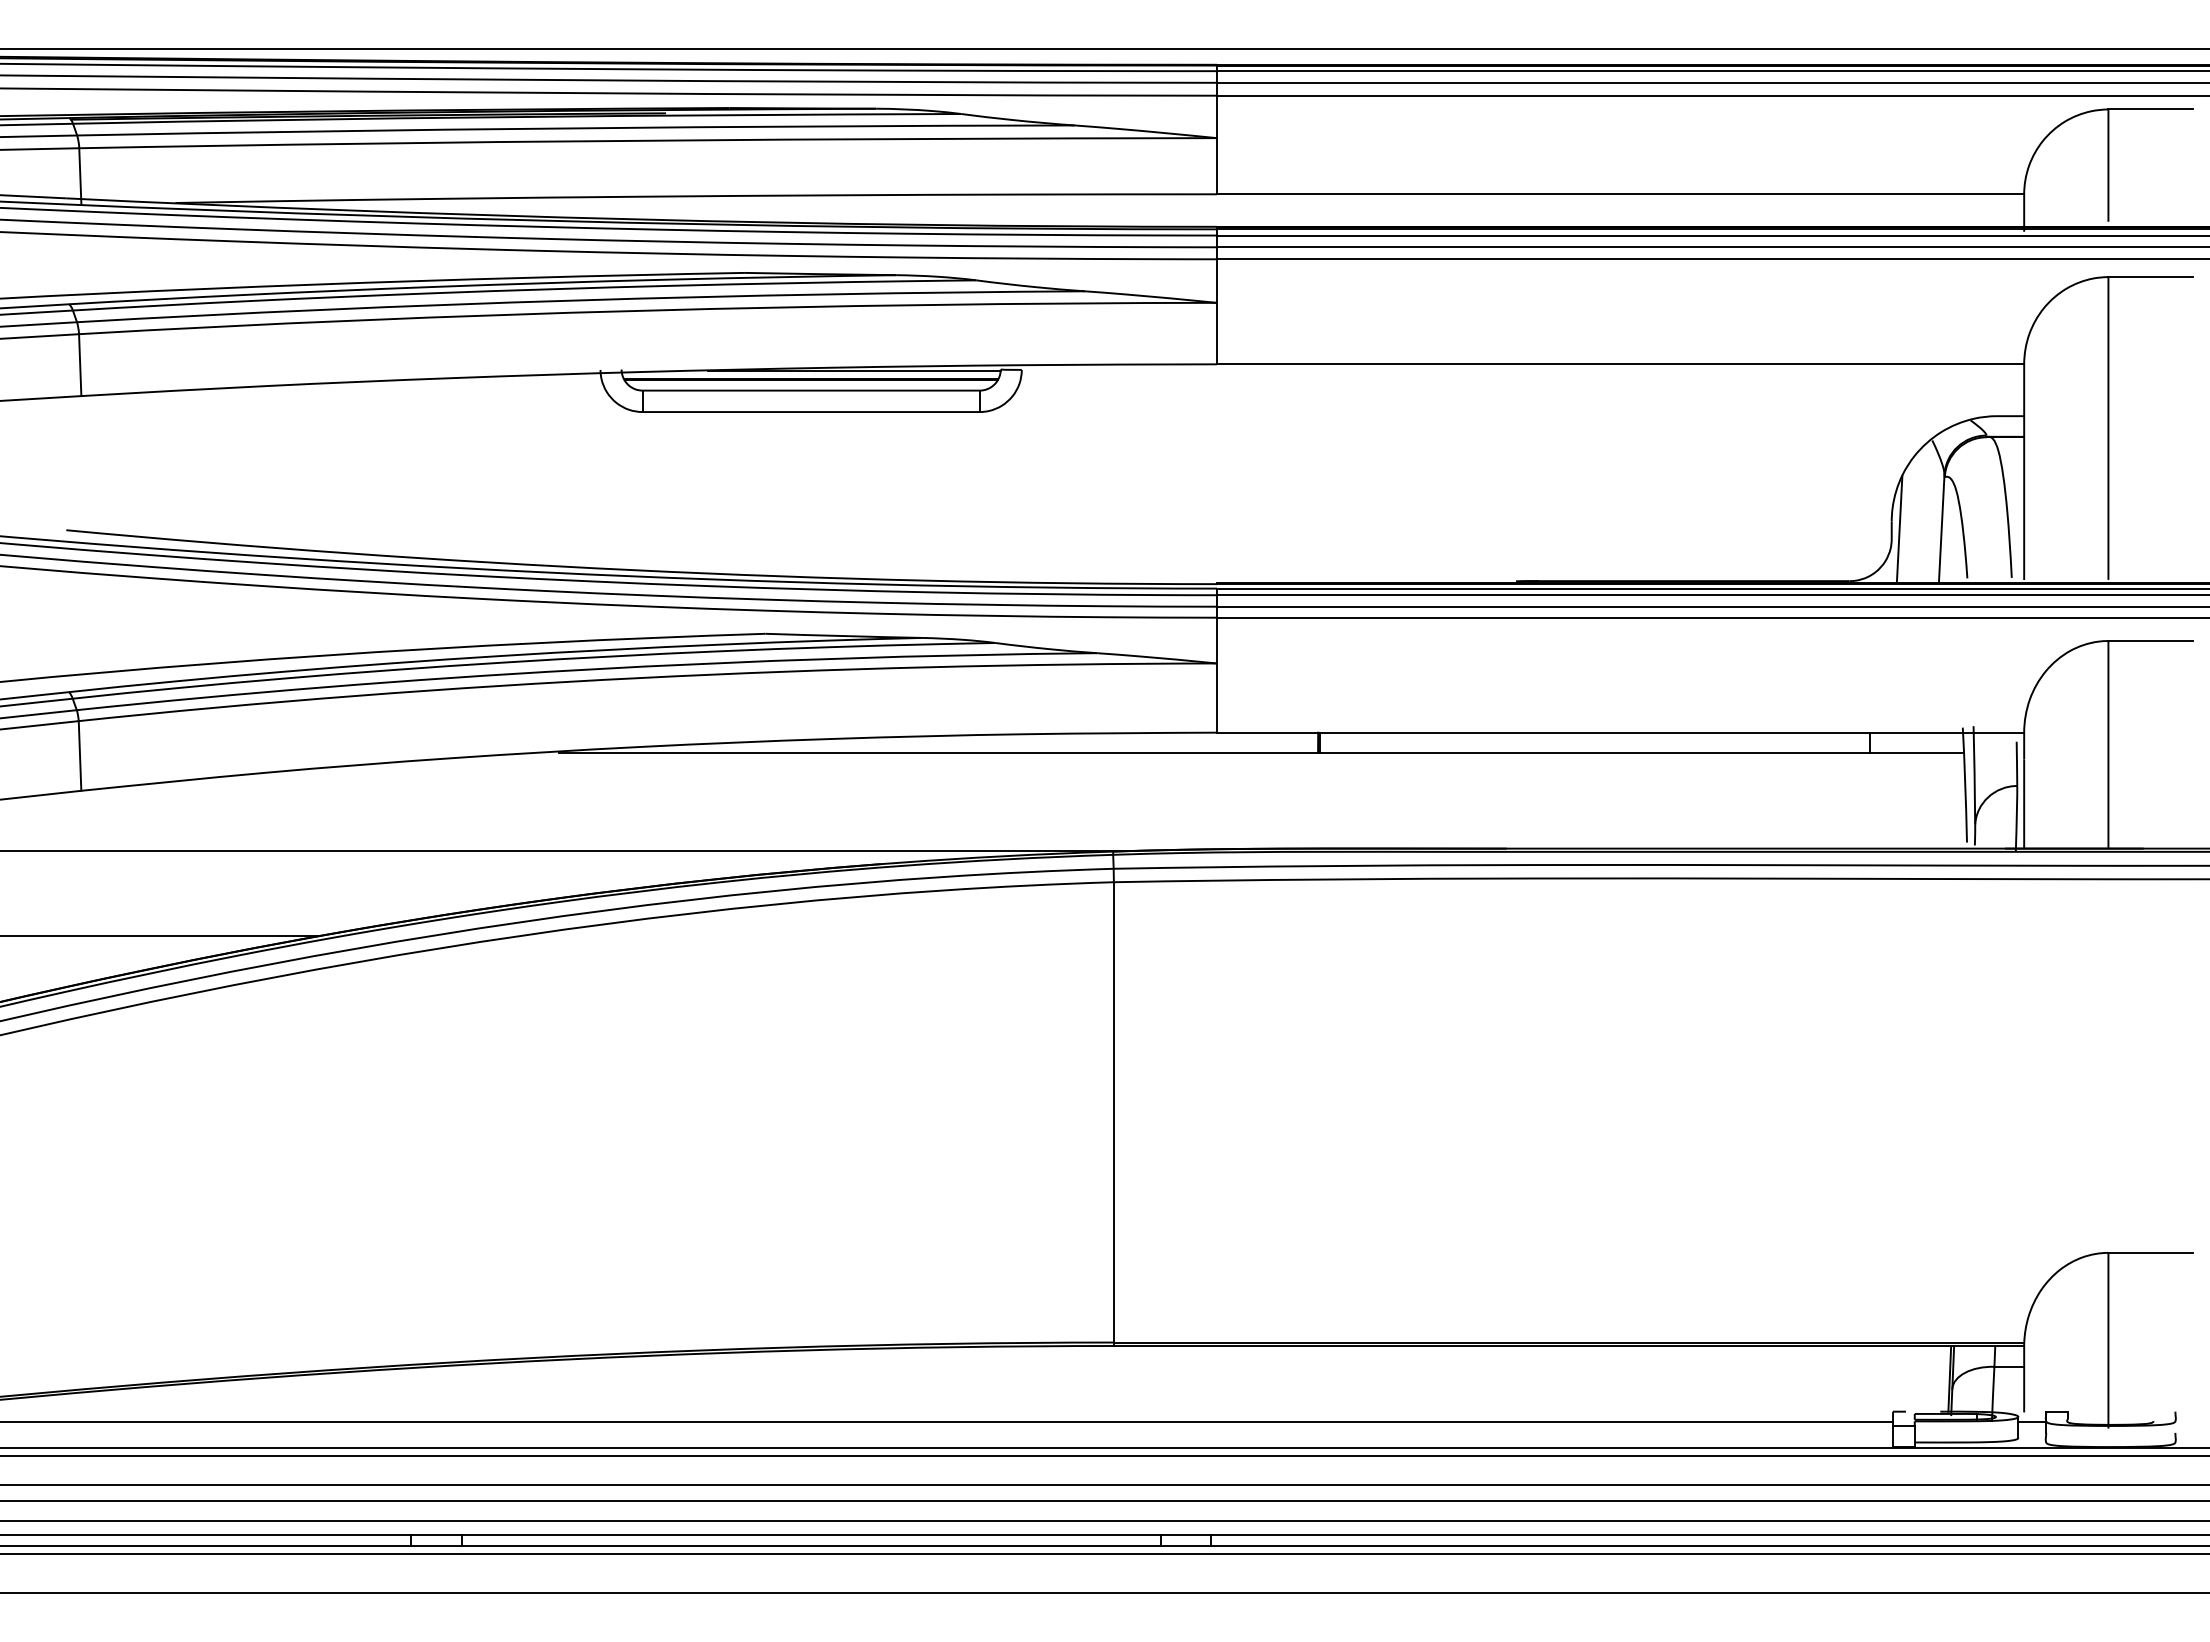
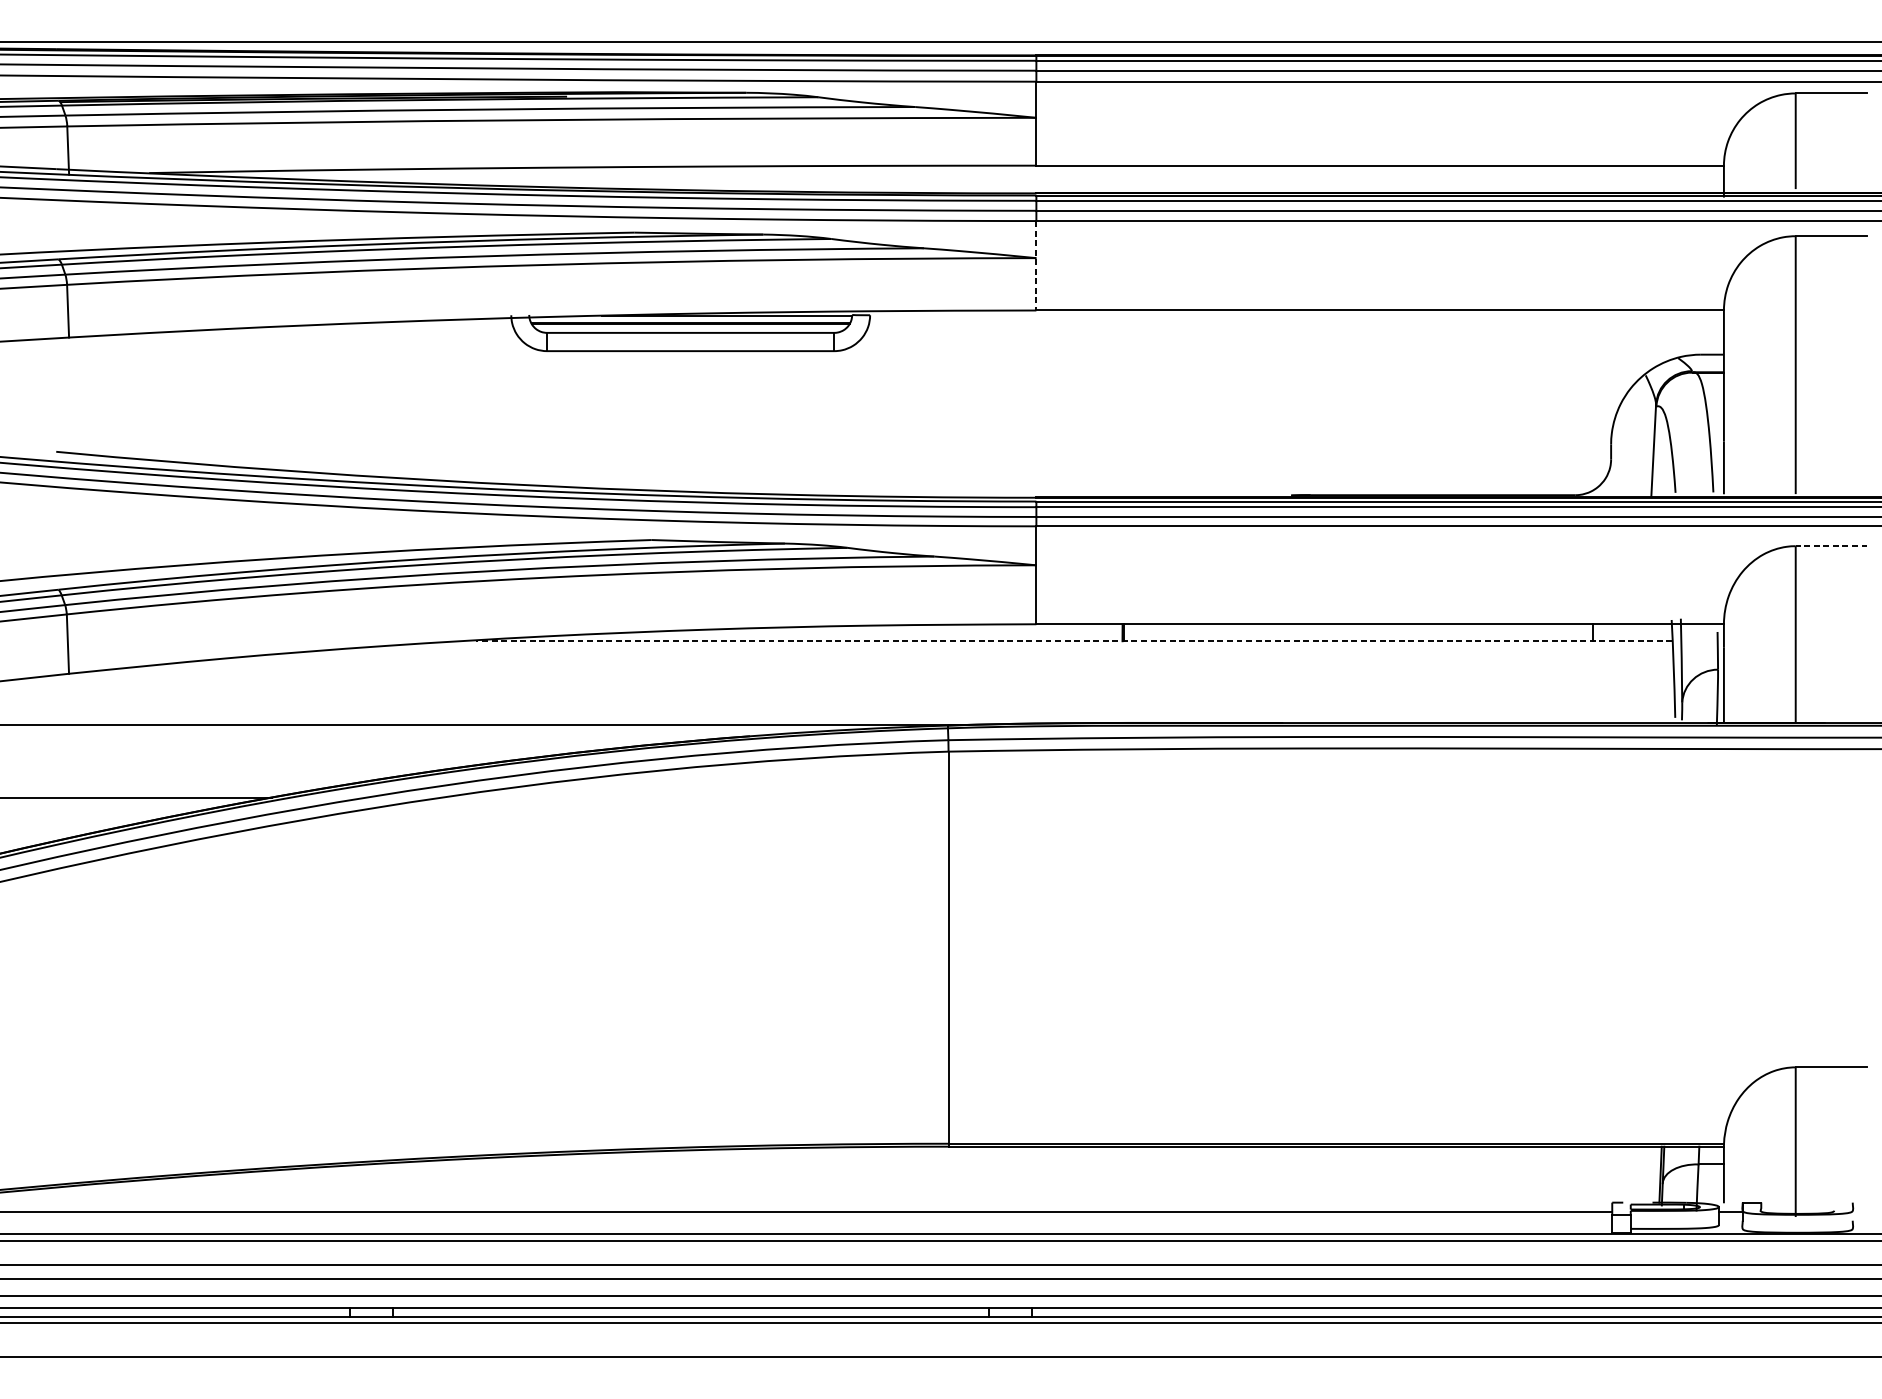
line: (1216, 311) -> (1035, 265), solid -> dashed
line: (1899, 529) -> (1617, 451), removed
line: (2150, 641) -> (1831, 546), solid -> dashed
line: (1260, 752) -> (1073, 641), solid -> dashed

